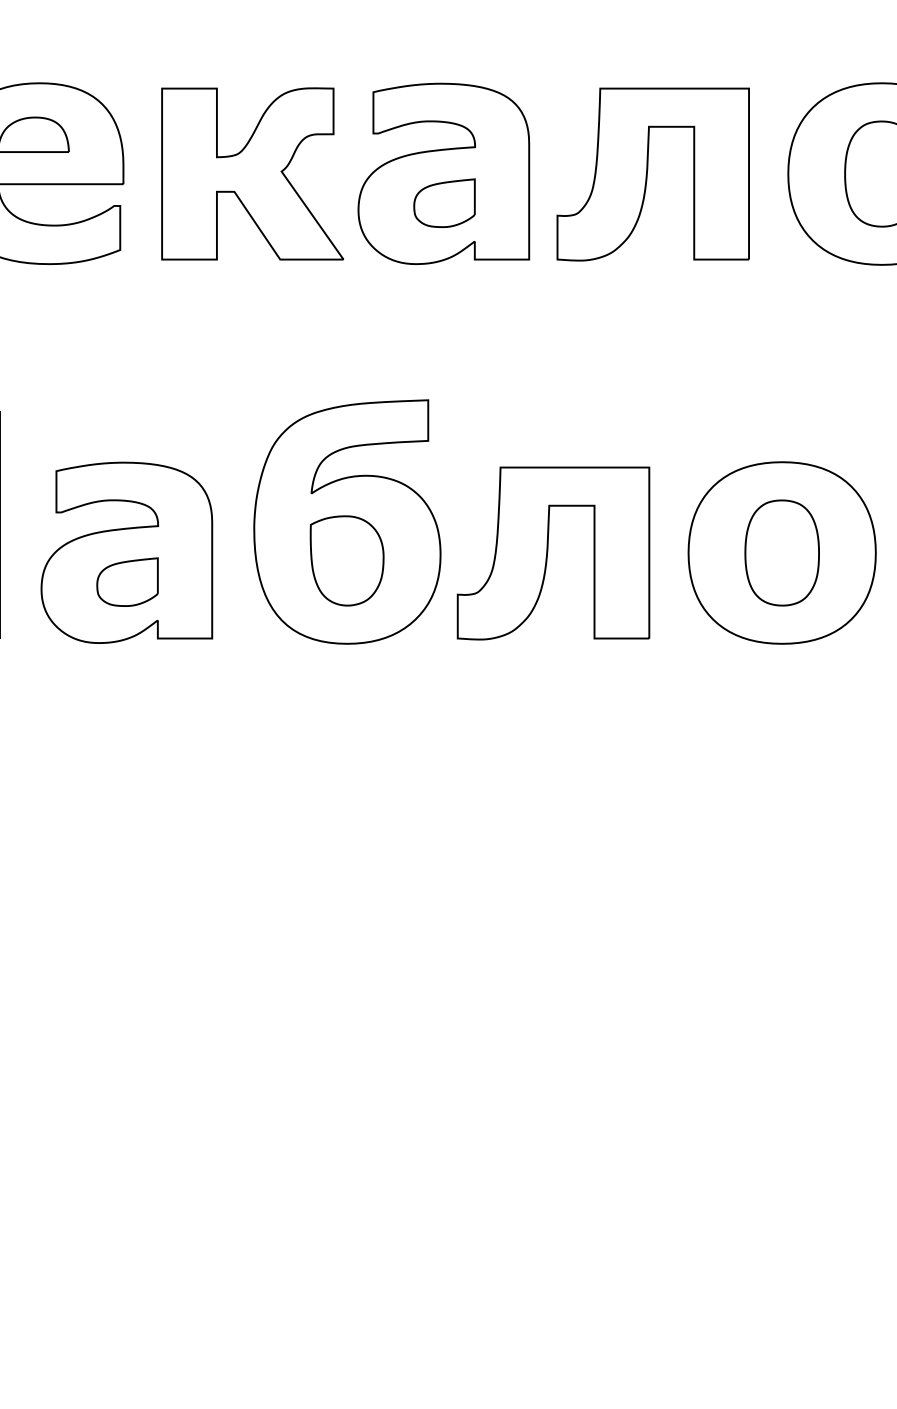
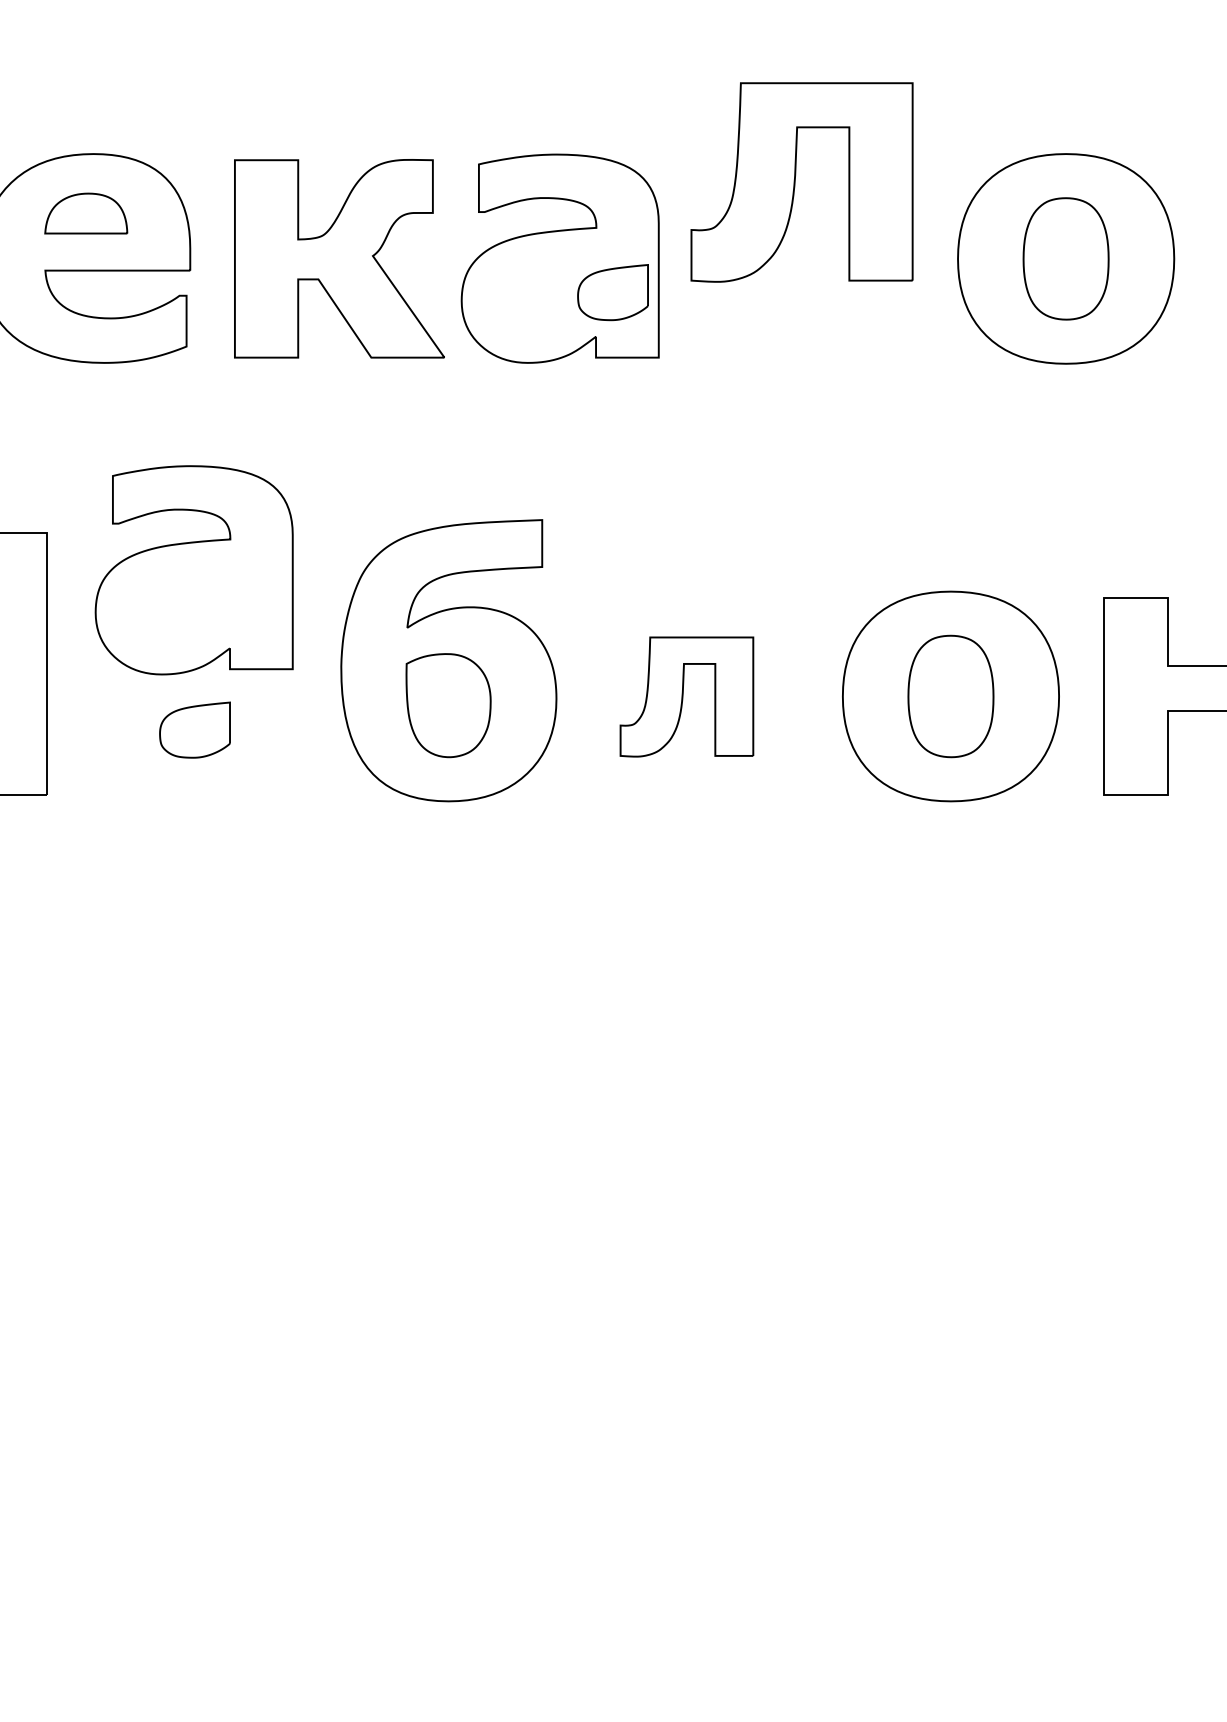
part: (652, 174) -> (801, 182), moved
part: (444, 203) -> (612, 292), moved
part: (126, 553) -> (193, 570), moved
part: (553, 553) -> (686, 696), size x0.6

